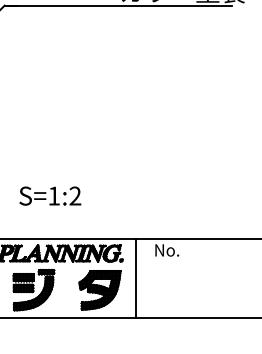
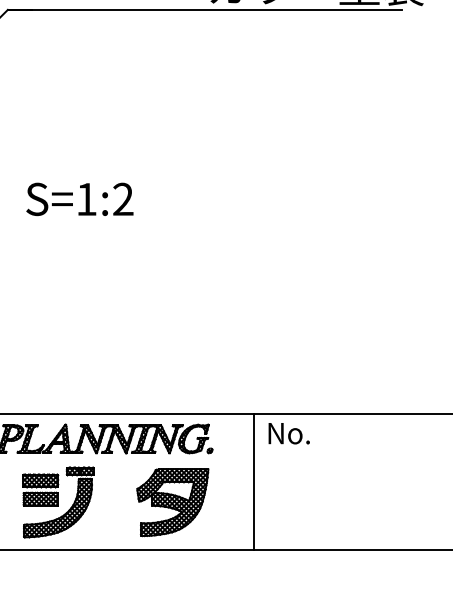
text: (50, 195) -> (80, 198), moved
line: (136, 277) -> (255, 480), moved

